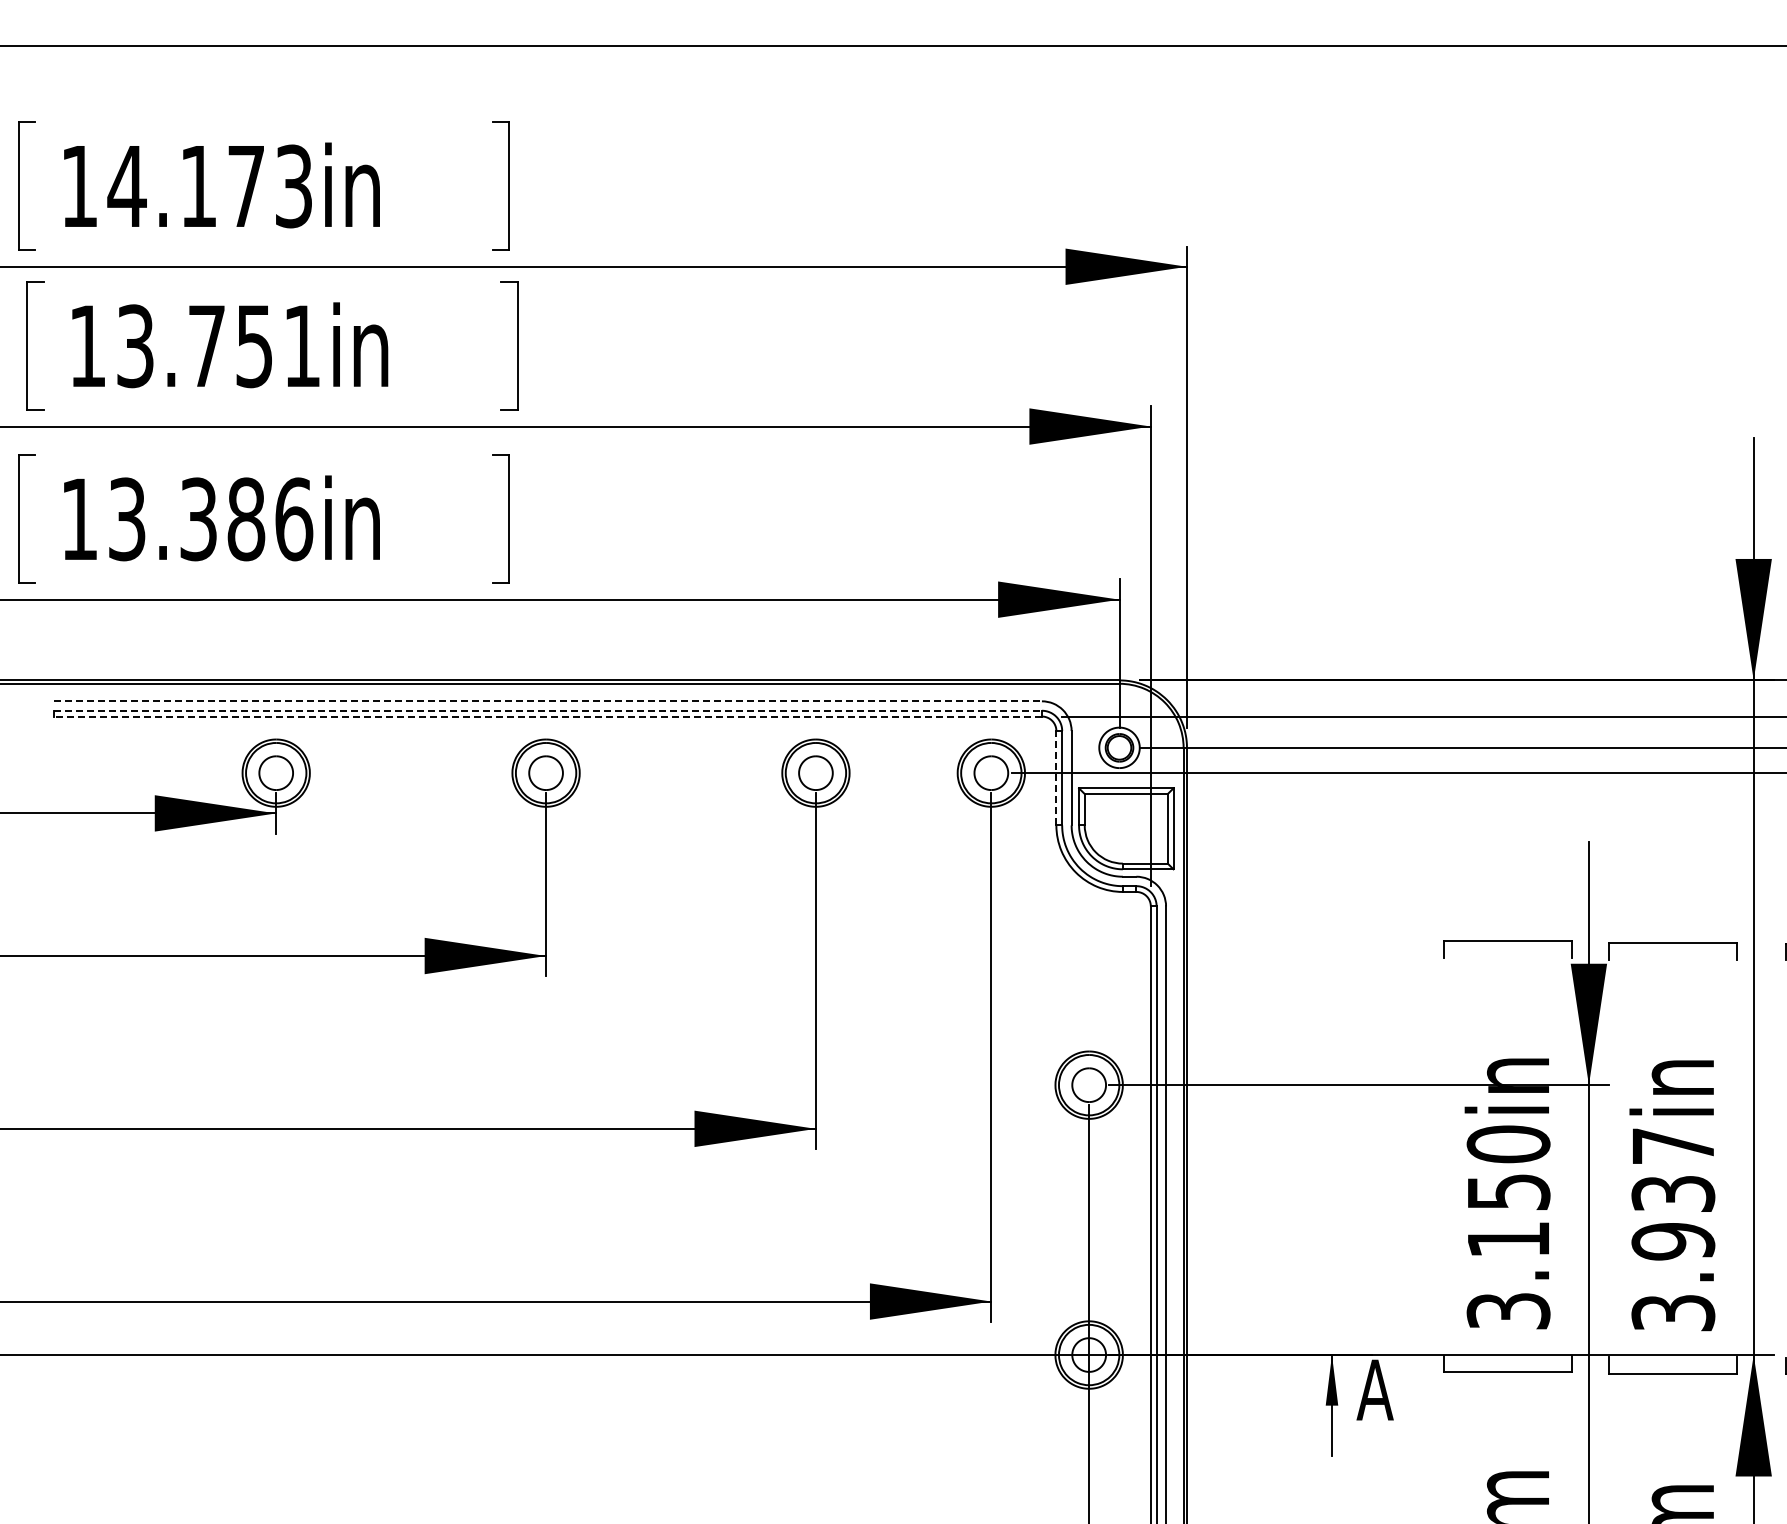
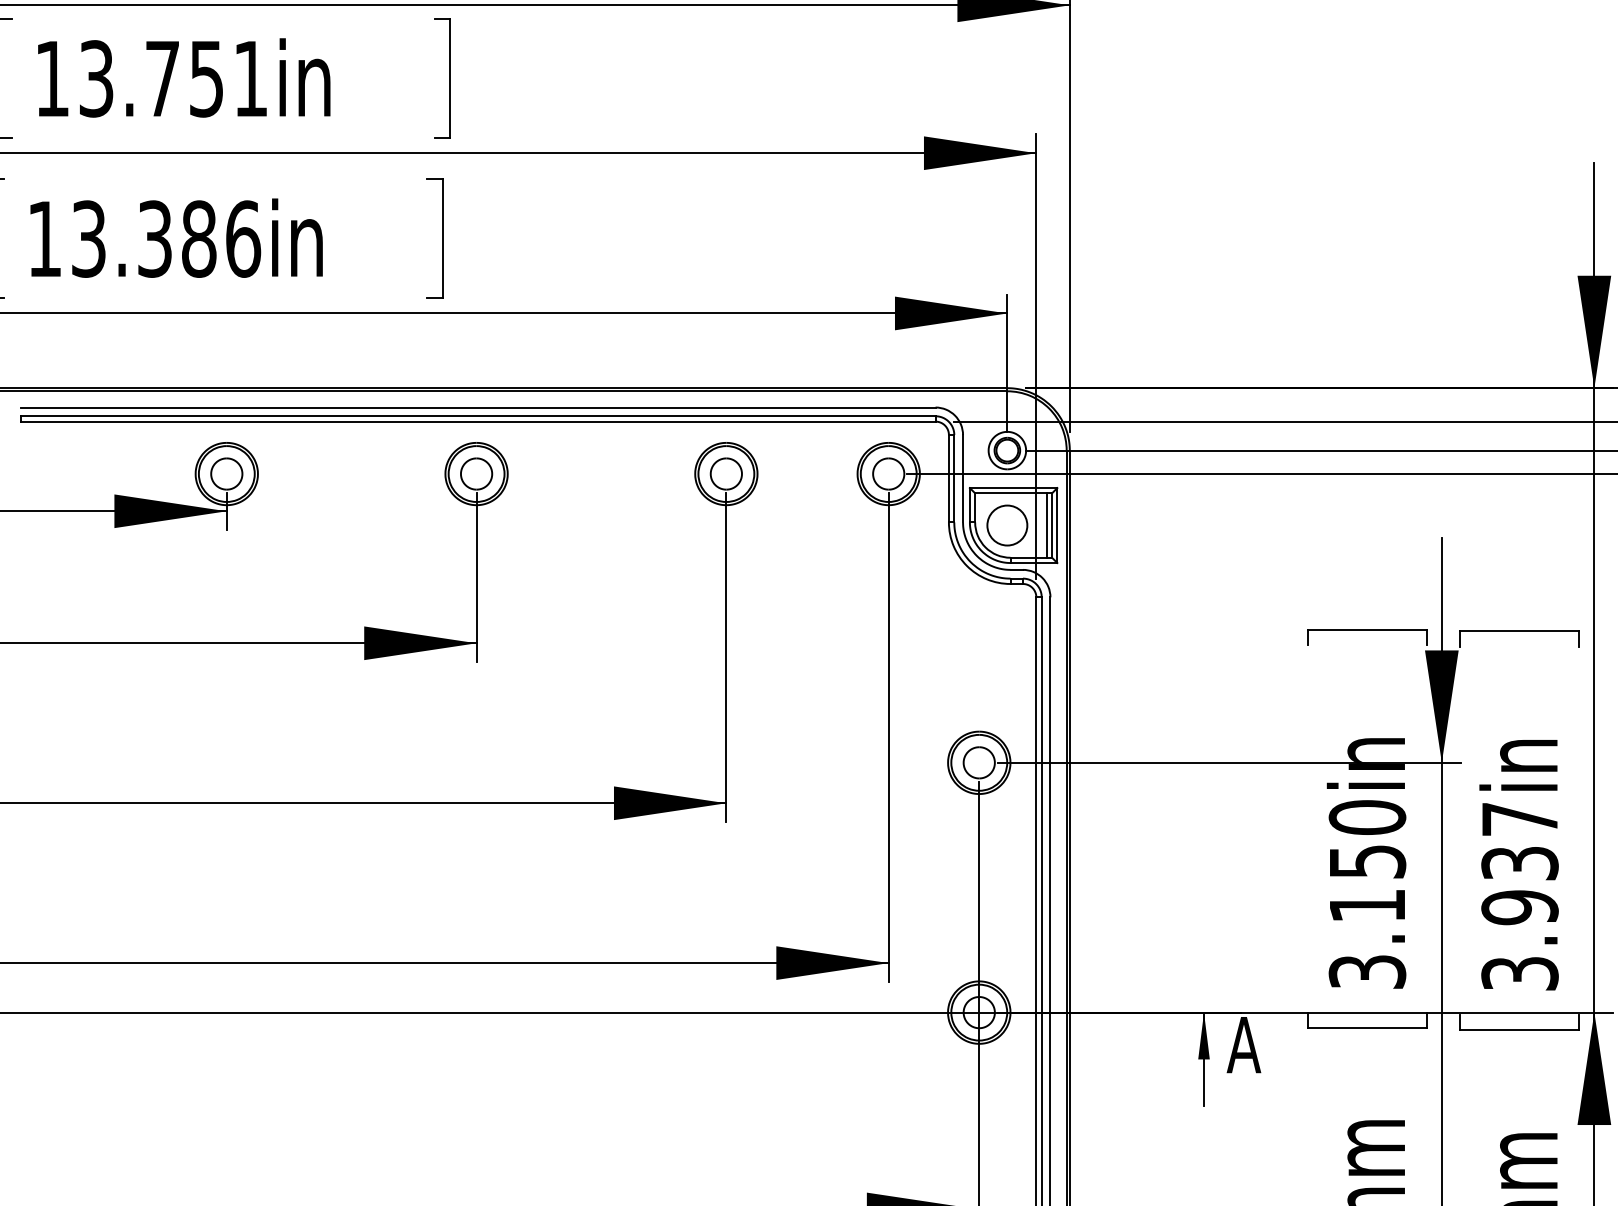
line: (548, 701) -> (478, 407), dashed -> solid
line: (548, 710) -> (478, 416), dashed -> solid
line: (547, 716) -> (477, 421), dashed -> solid
line: (1056, 777) -> (949, 478), dashed -> solid
circle: (1119, 828) -> (1007, 525), added
line: (1162, 828) -> (1047, 525), added

